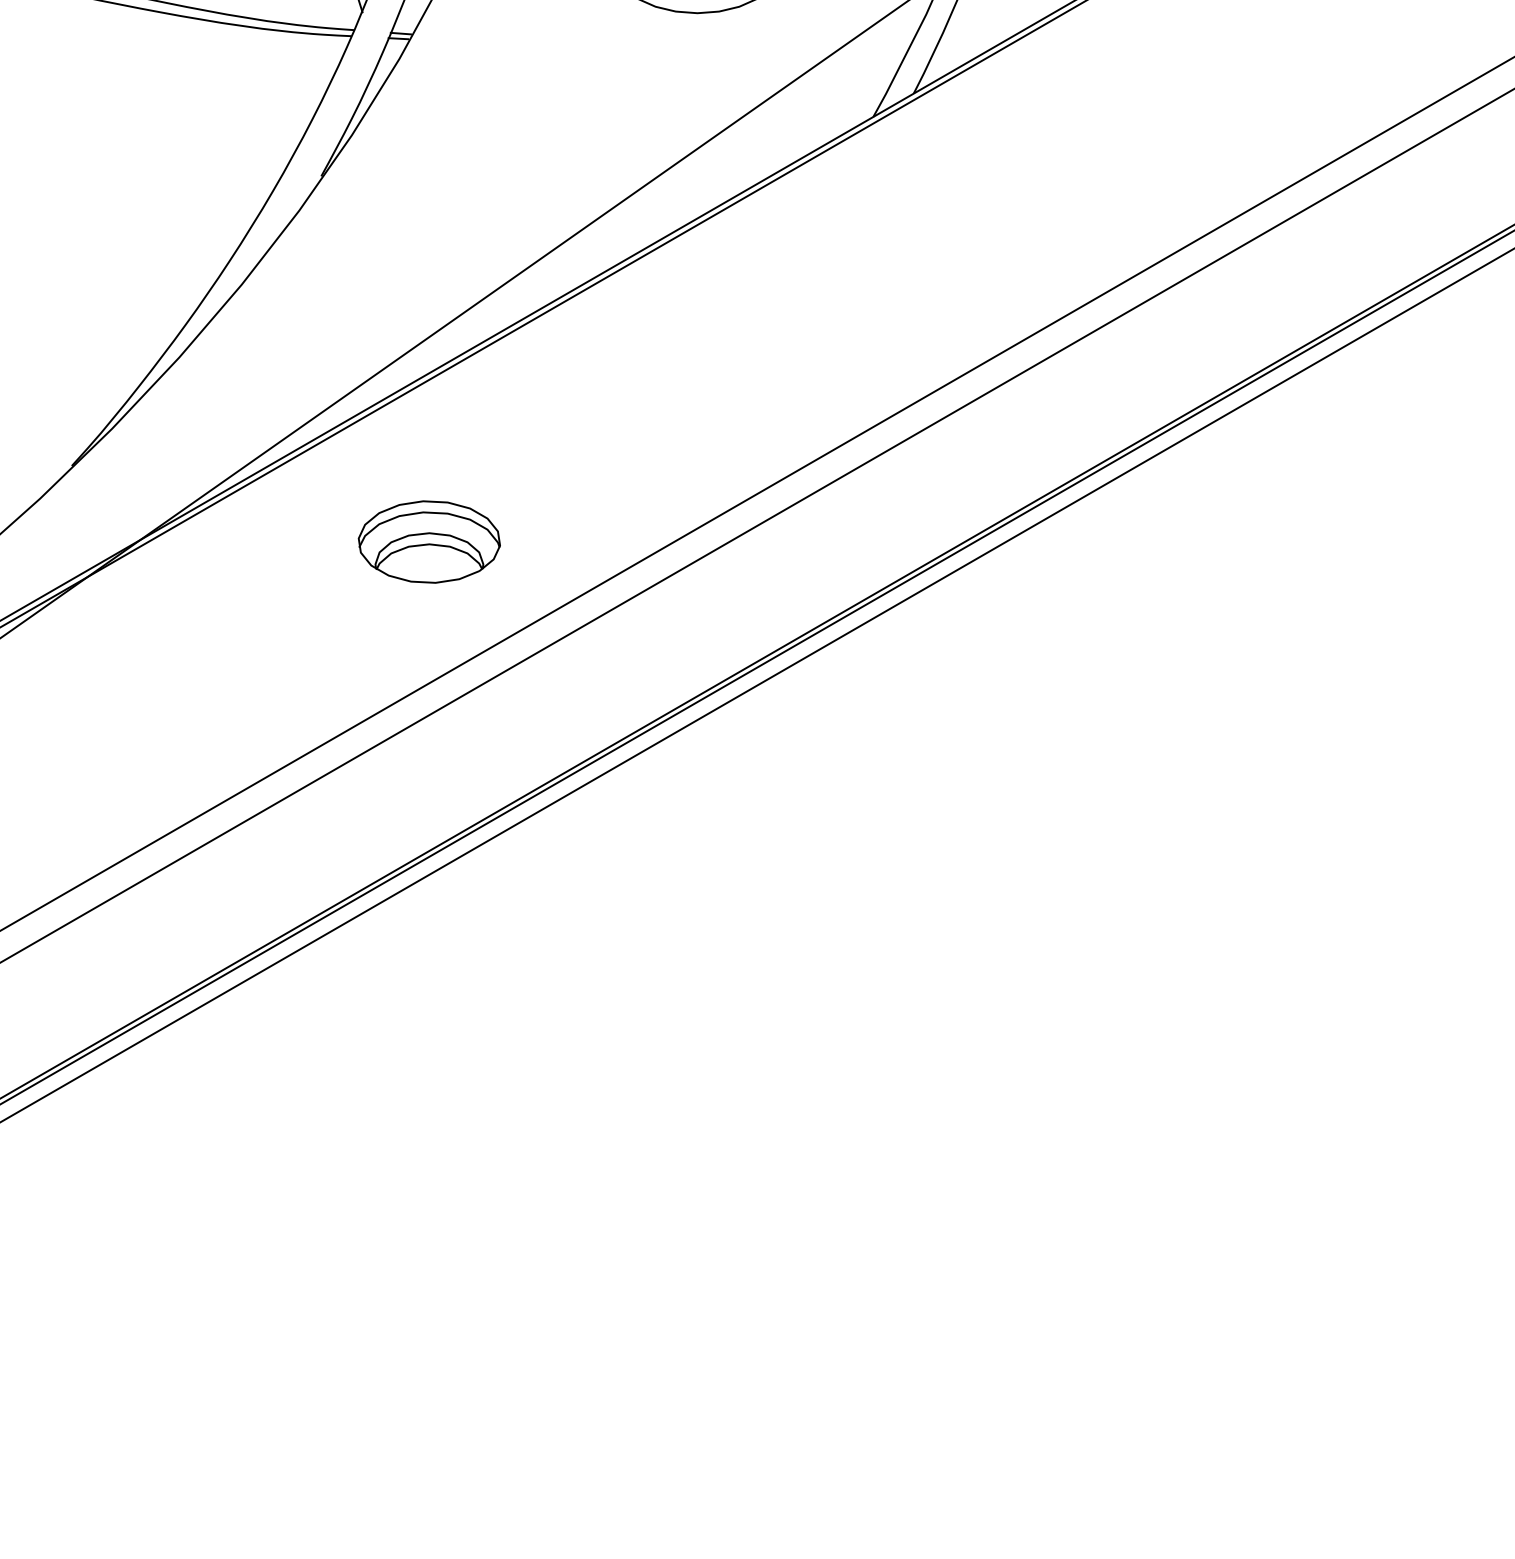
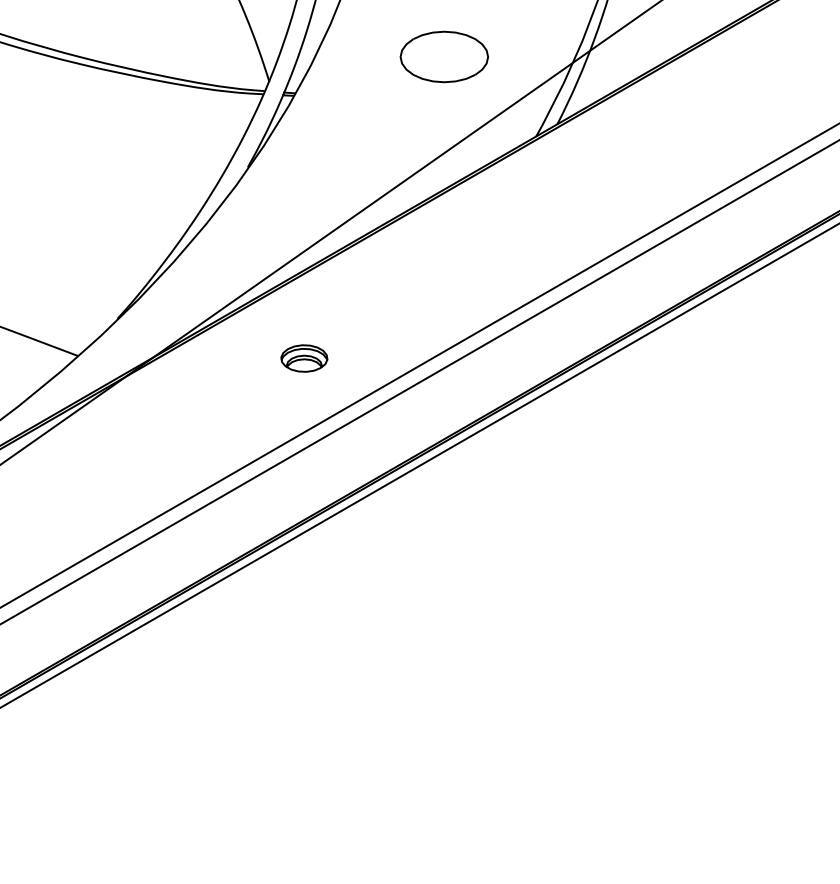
part: (429, 541) -> (304, 358), size x0.62

